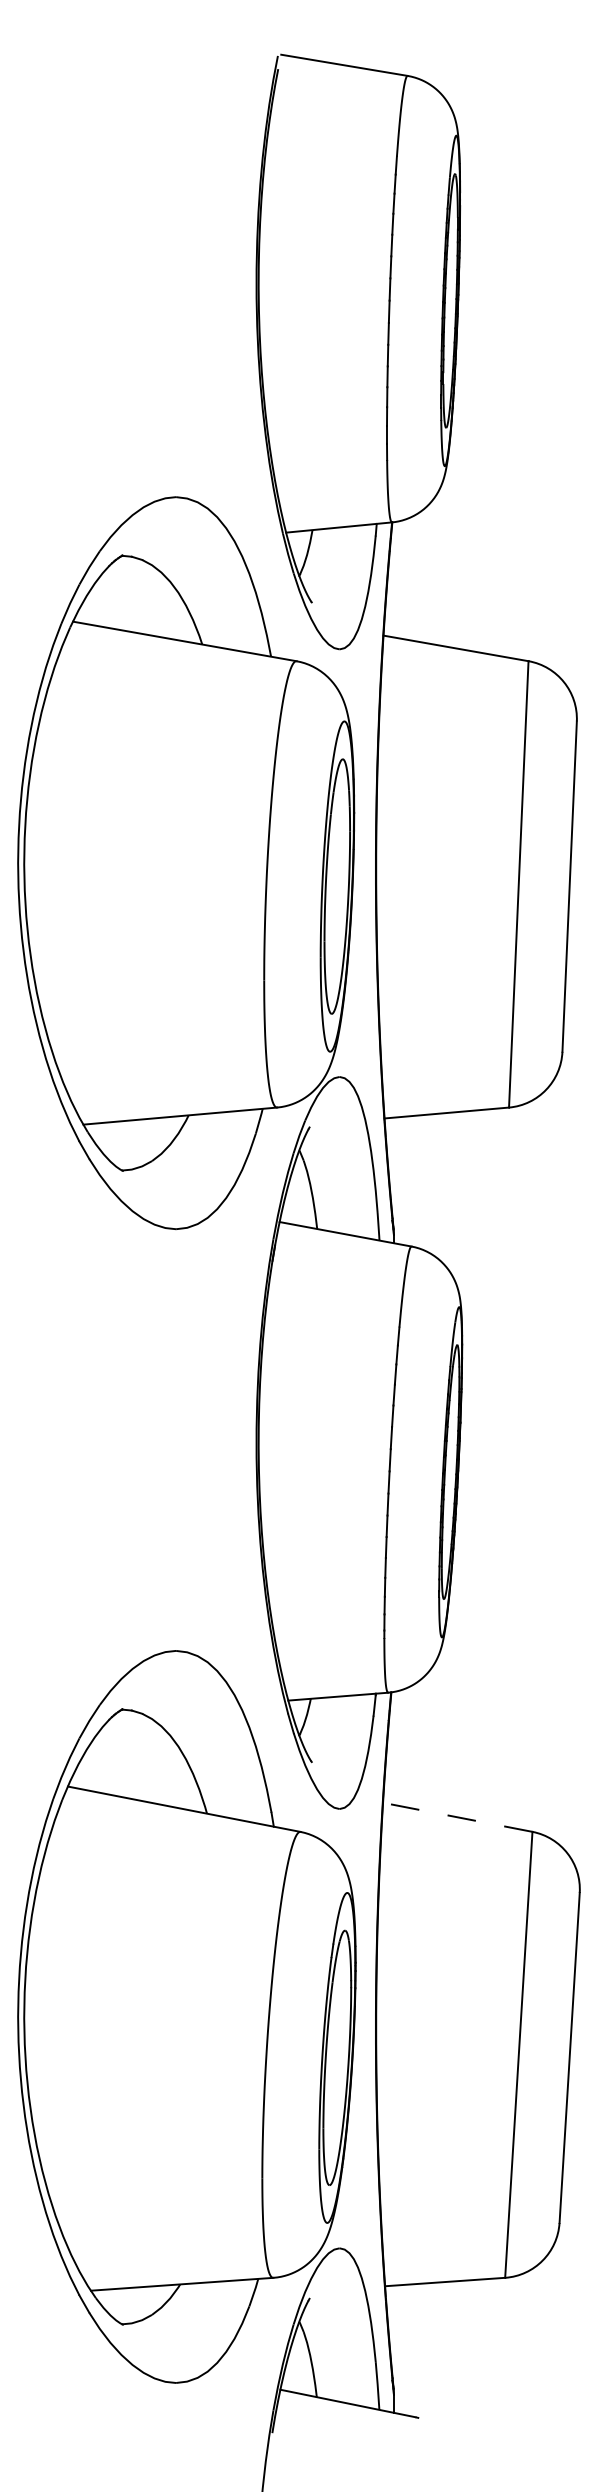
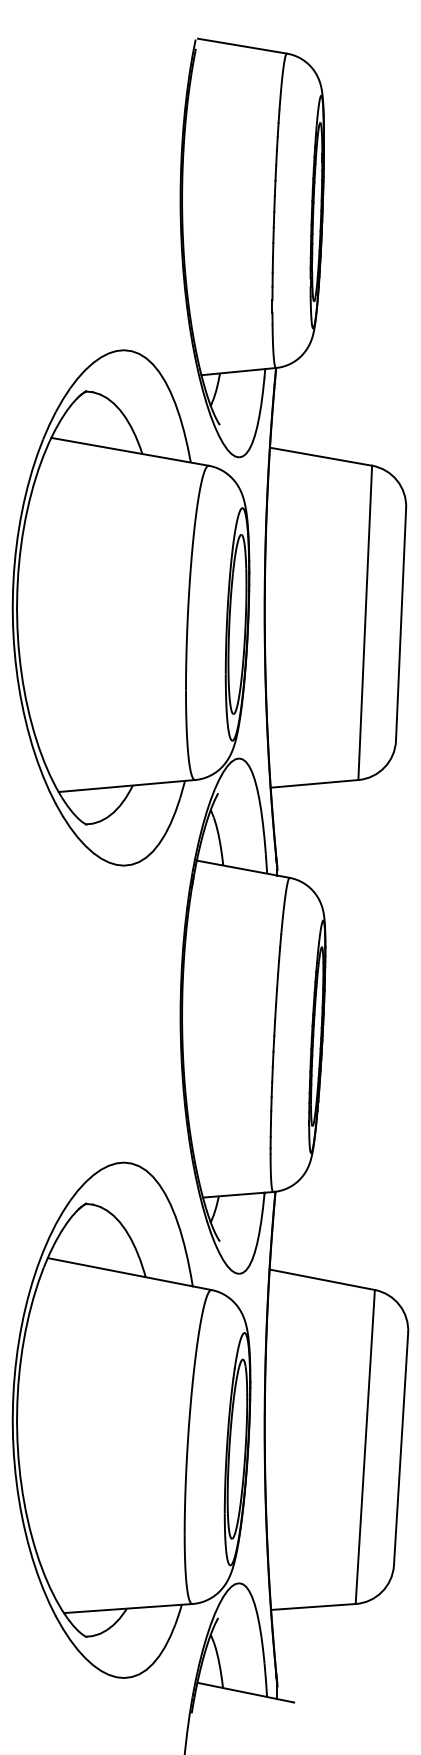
line: (457, 1817) -> (322, 1279), dashed -> solid

